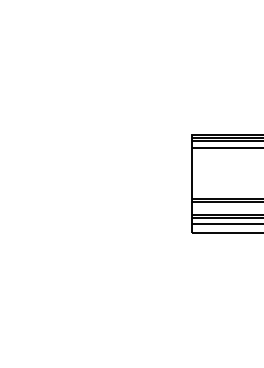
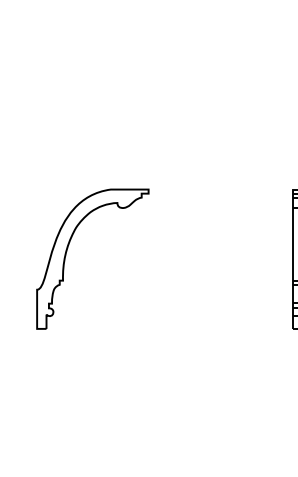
part: (35, 177) -> (68, 249), added

